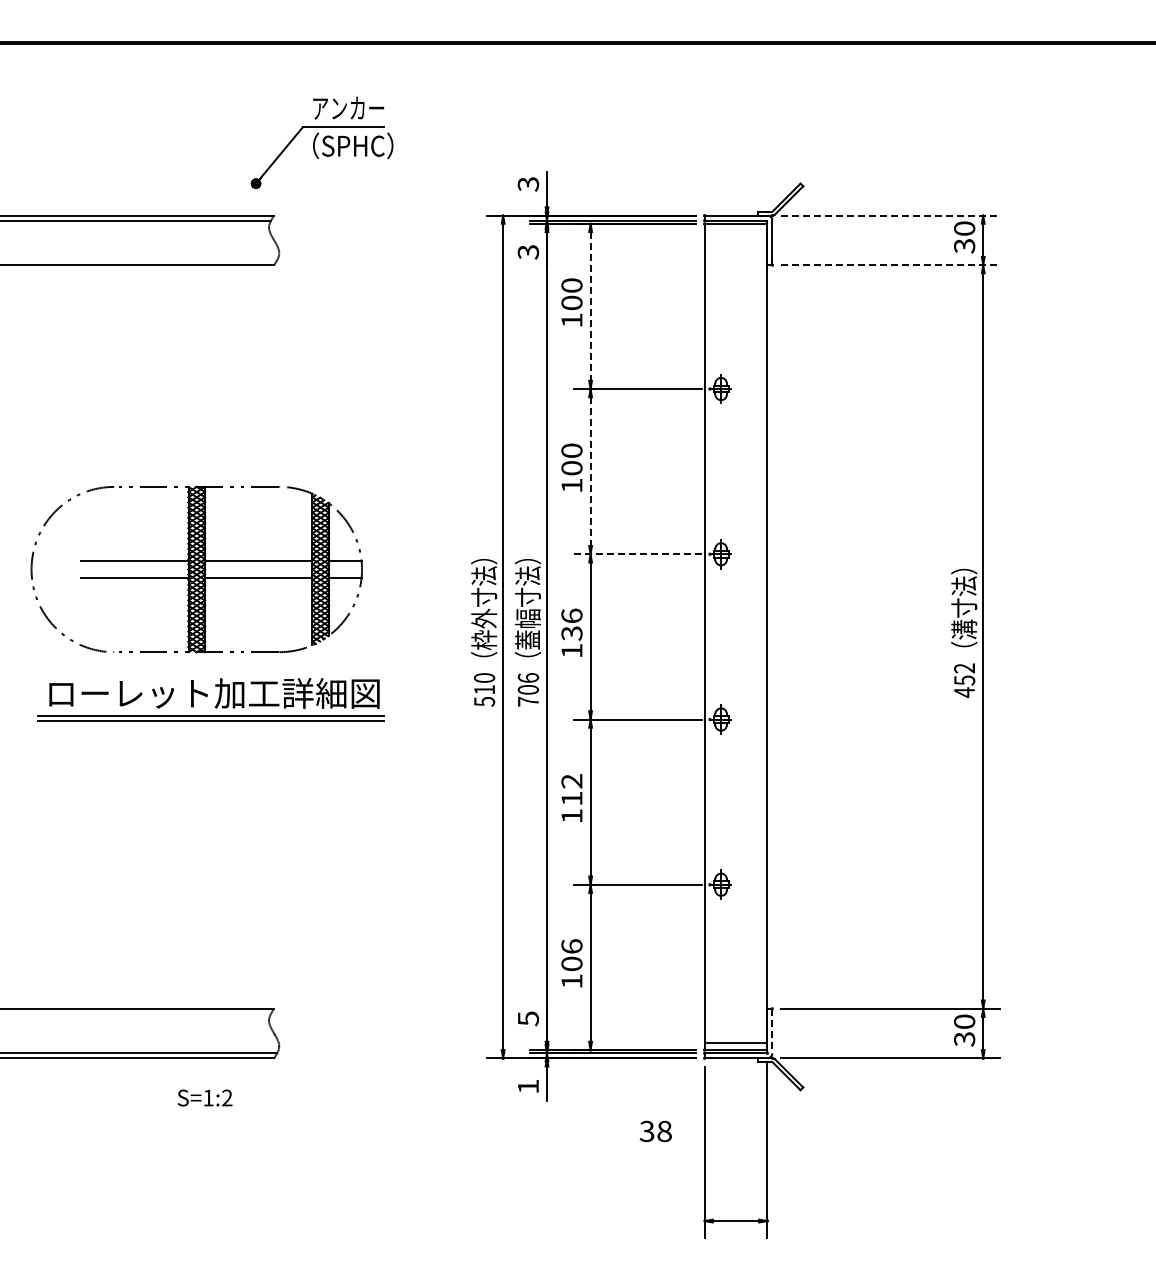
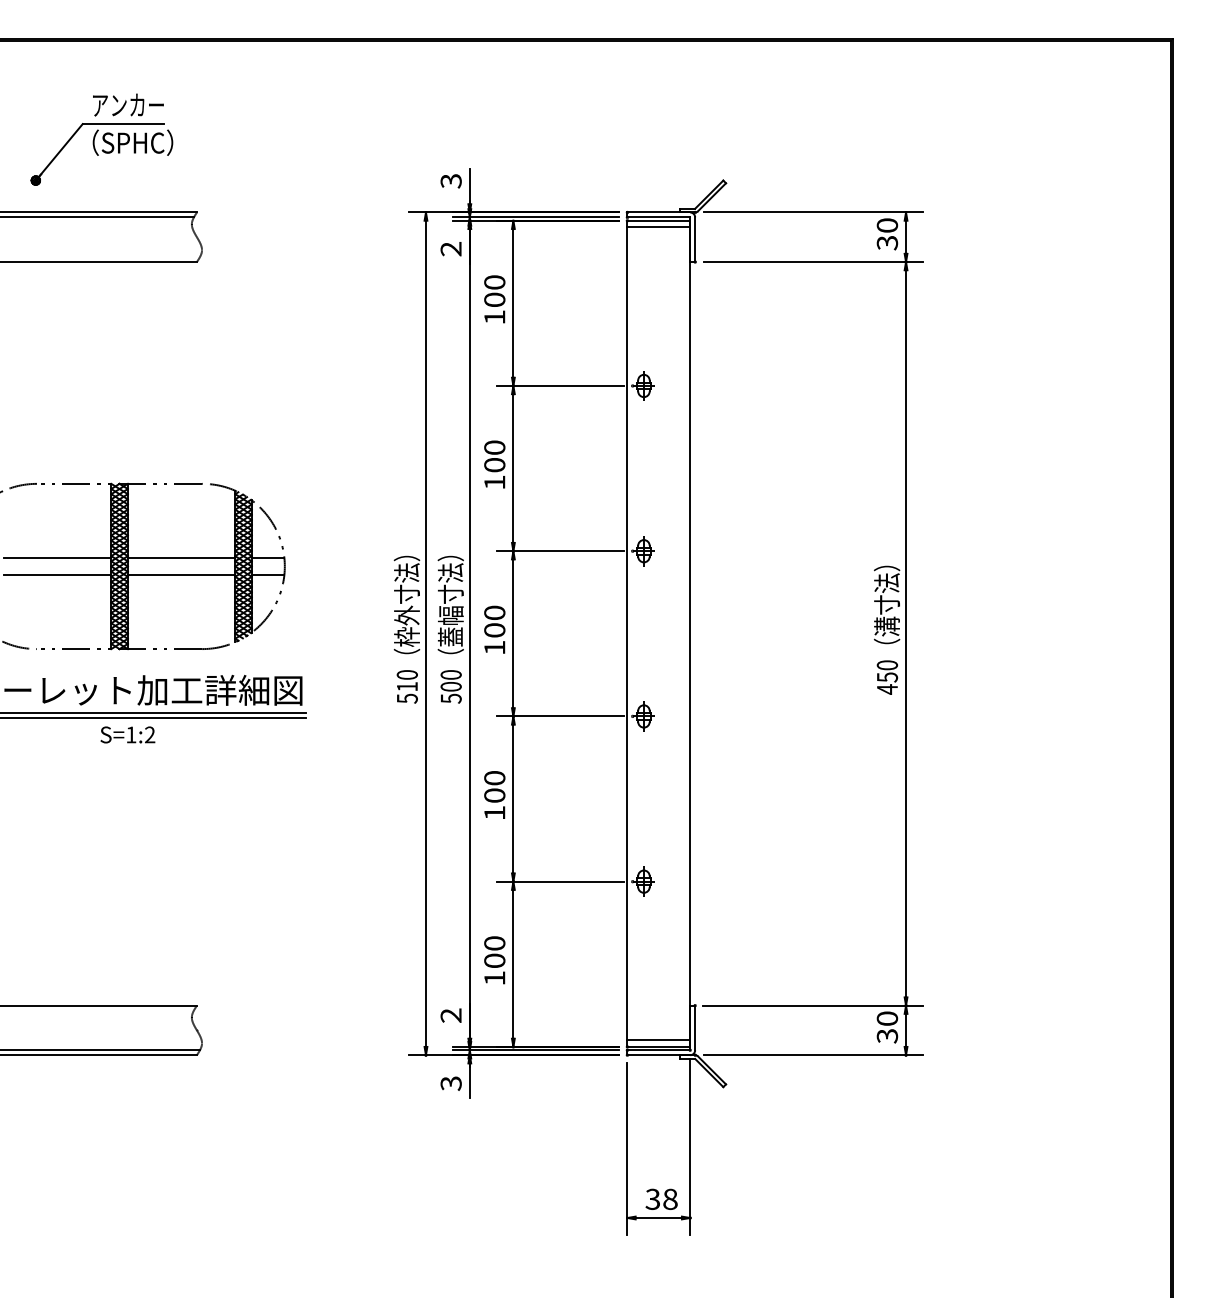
part: (321, 142) -> (101, 139), moved
line: (890, 215) -> (813, 212), dashed -> solid
line: (735, 230) -> (658, 227), added
text: (528, 252) -> (451, 249), 3 -> 2
line: (890, 265) -> (813, 262), dashed -> solid
line: (590, 306) -> (513, 303), dashed -> solid
line: (590, 472) -> (513, 469), dashed -> solid
line: (637, 554) -> (560, 551), dashed -> solid
text: (571, 624) -> (494, 621), 136 -> 100
text: (964, 668) -> (887, 665), 452 -> 450
text: (527, 689) -> (450, 686), 706 -> 500
text: (571, 789) -> (494, 786), 112 -> 100
text: (571, 946) -> (494, 943), 106 -> 100
text: (527, 1018) -> (450, 1015), 5 -> 2
line: (772, 1031) -> (695, 1028), dashed -> solid
text: (527, 1086) -> (450, 1083), 1 -> 3
text: (204, 1097) -> (127, 734), moved
text: (655, 1130) -> (661, 1198), moved

